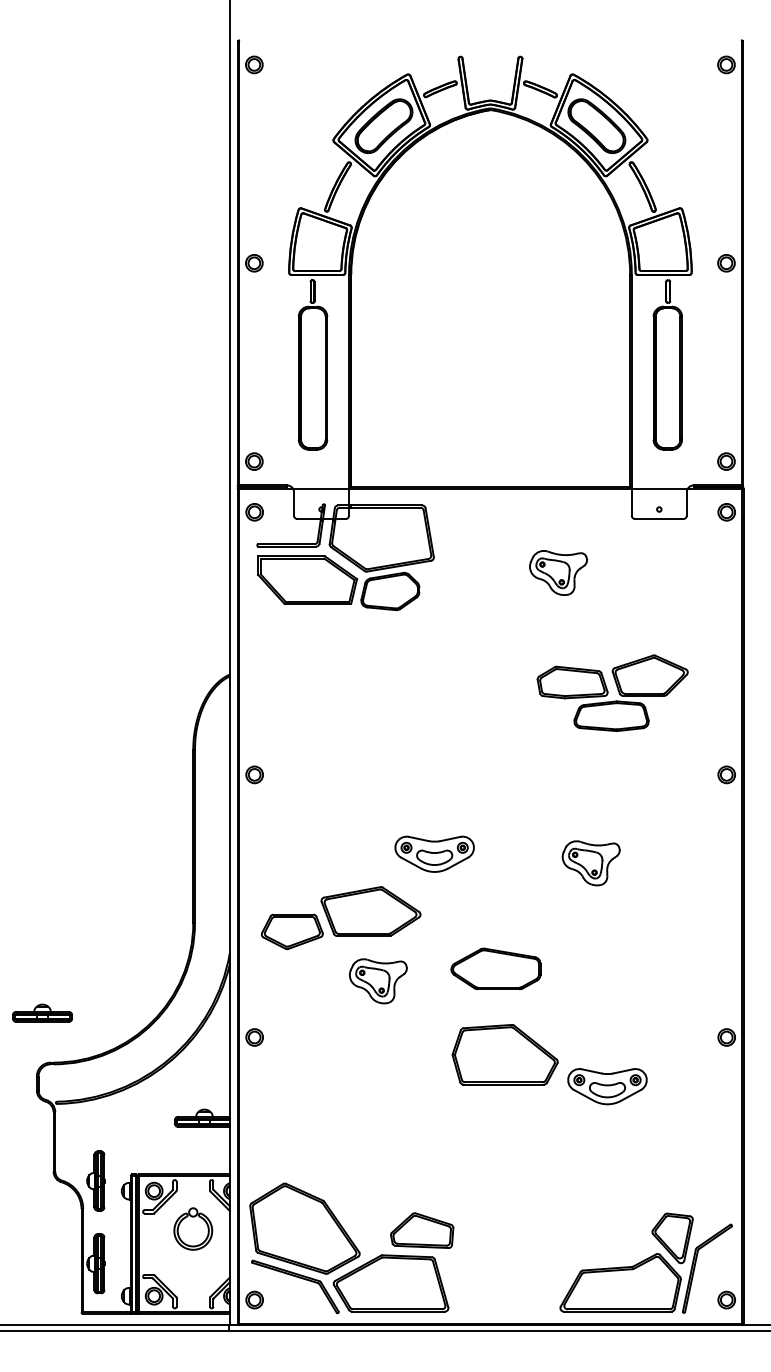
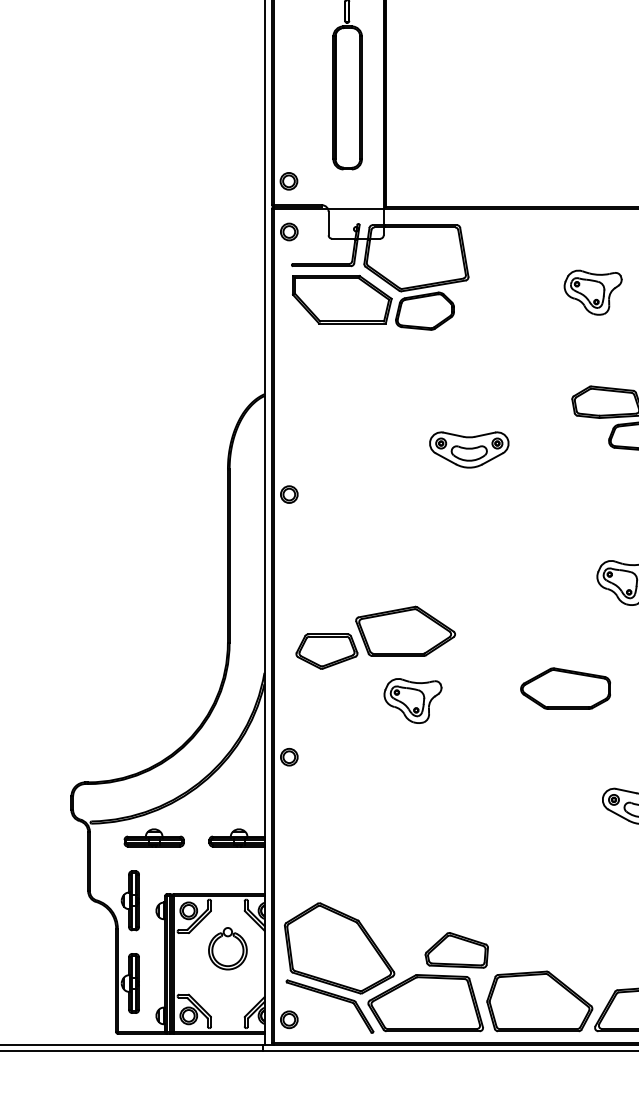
part: (434, 853) -> (469, 449), moved
part: (495, 968) -> (565, 688), moved
part: (42, 1012) -> (154, 837), moved
part: (504, 1054) -> (539, 1001), moved

